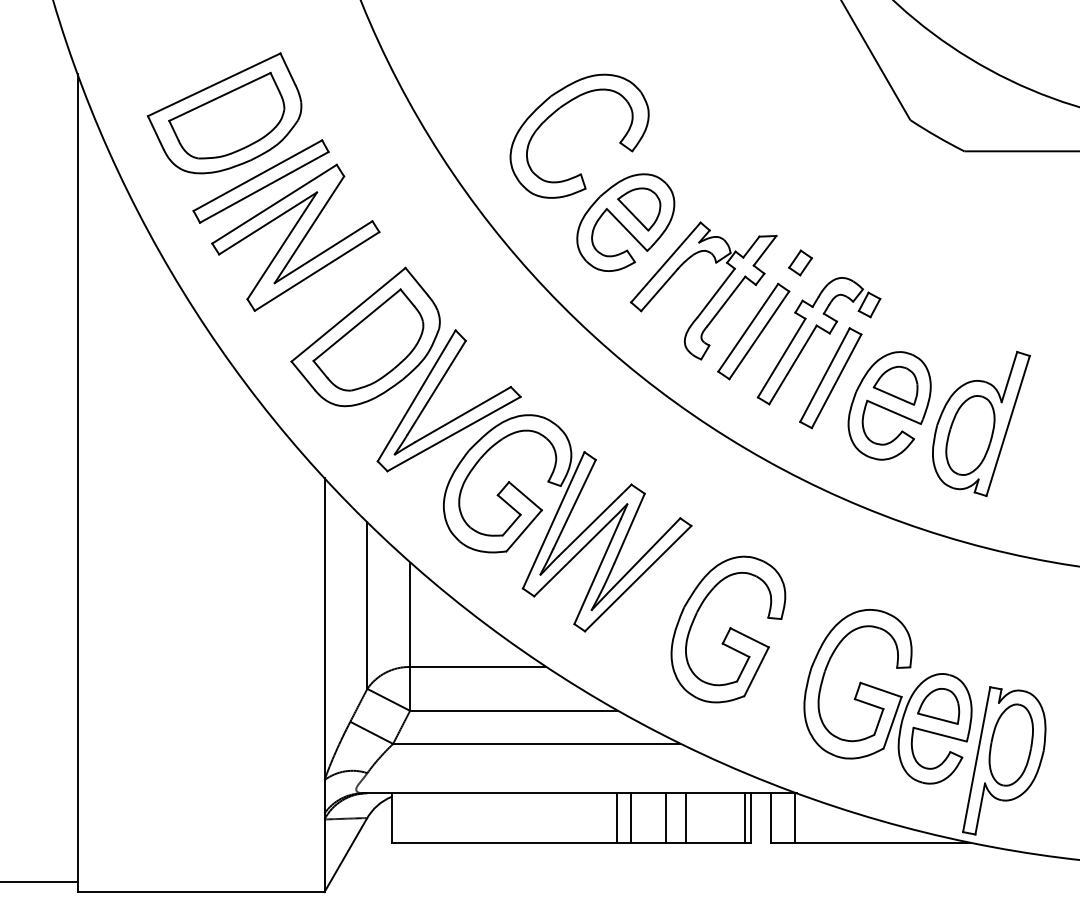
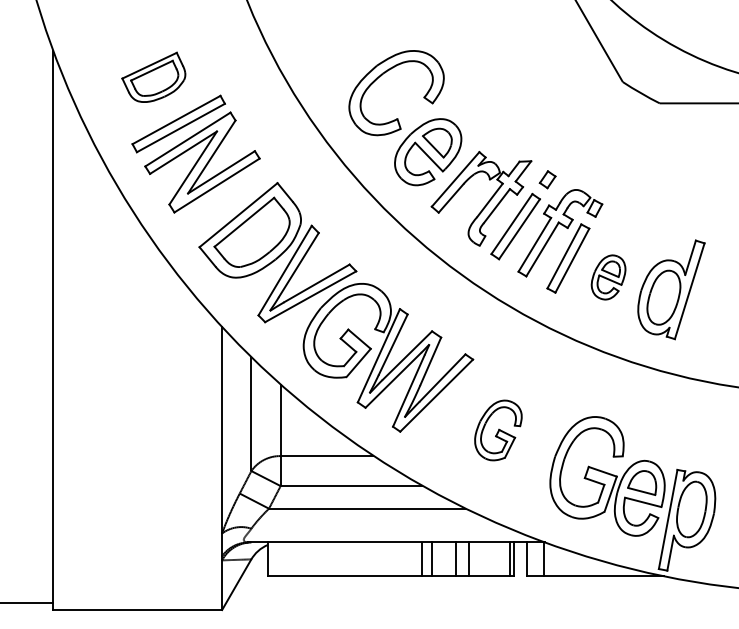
part: (224, 113) -> (153, 77), size x0.6
part: (889, 405) -> (608, 277), size x0.6
part: (728, 629) -> (498, 430), size x0.6

